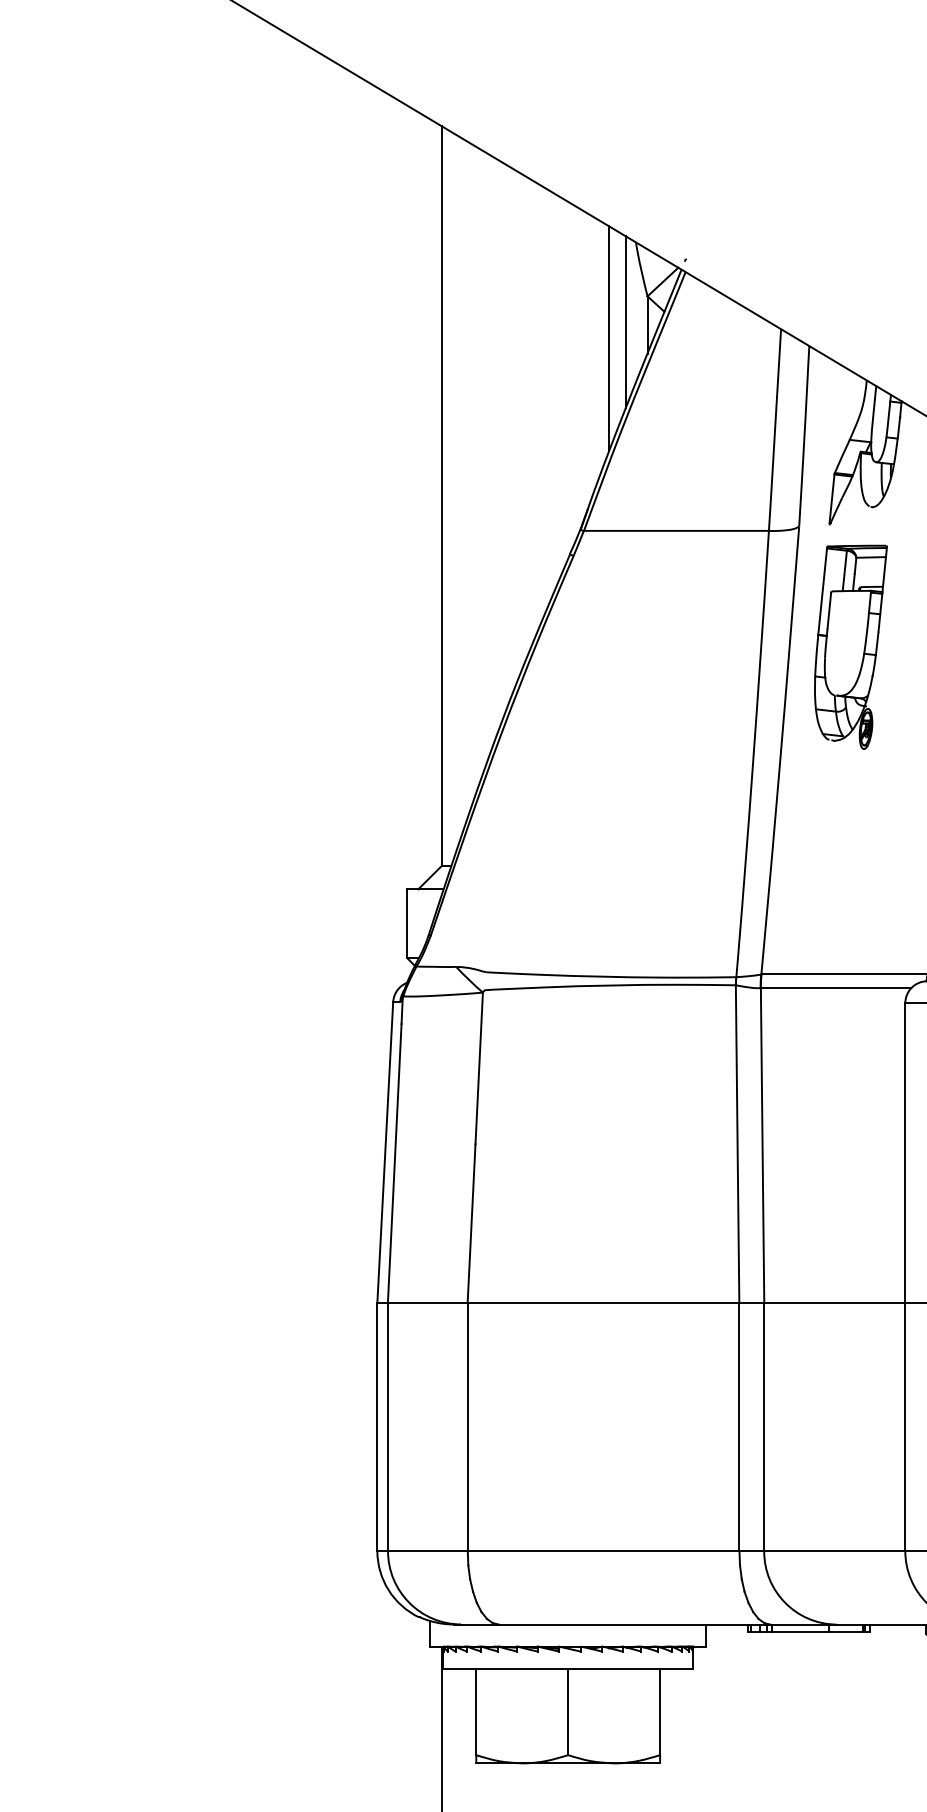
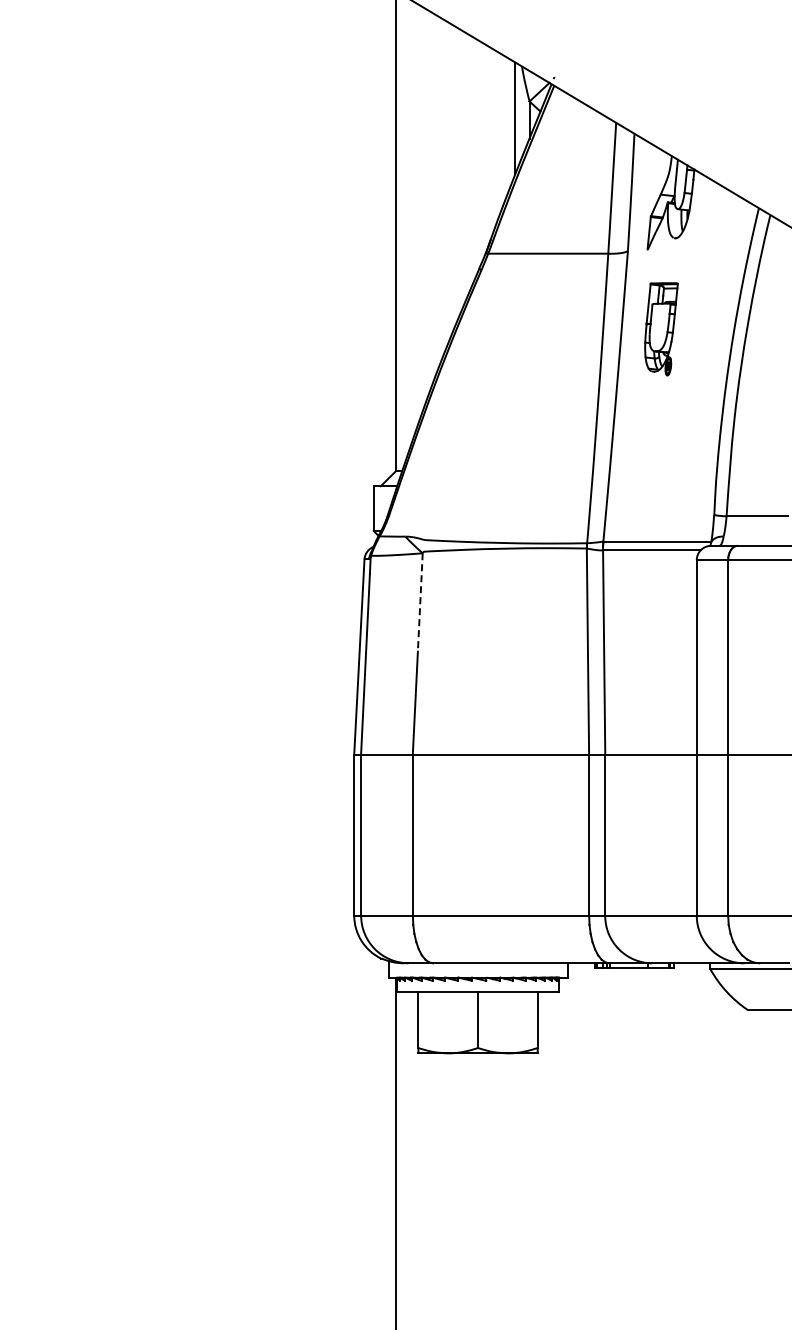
line: (608, 339) -> (504, 129), removed
part: (850, 647) -> (661, 329), size x0.7
line: (479, 1068) -> (420, 602), solid -> dashed

